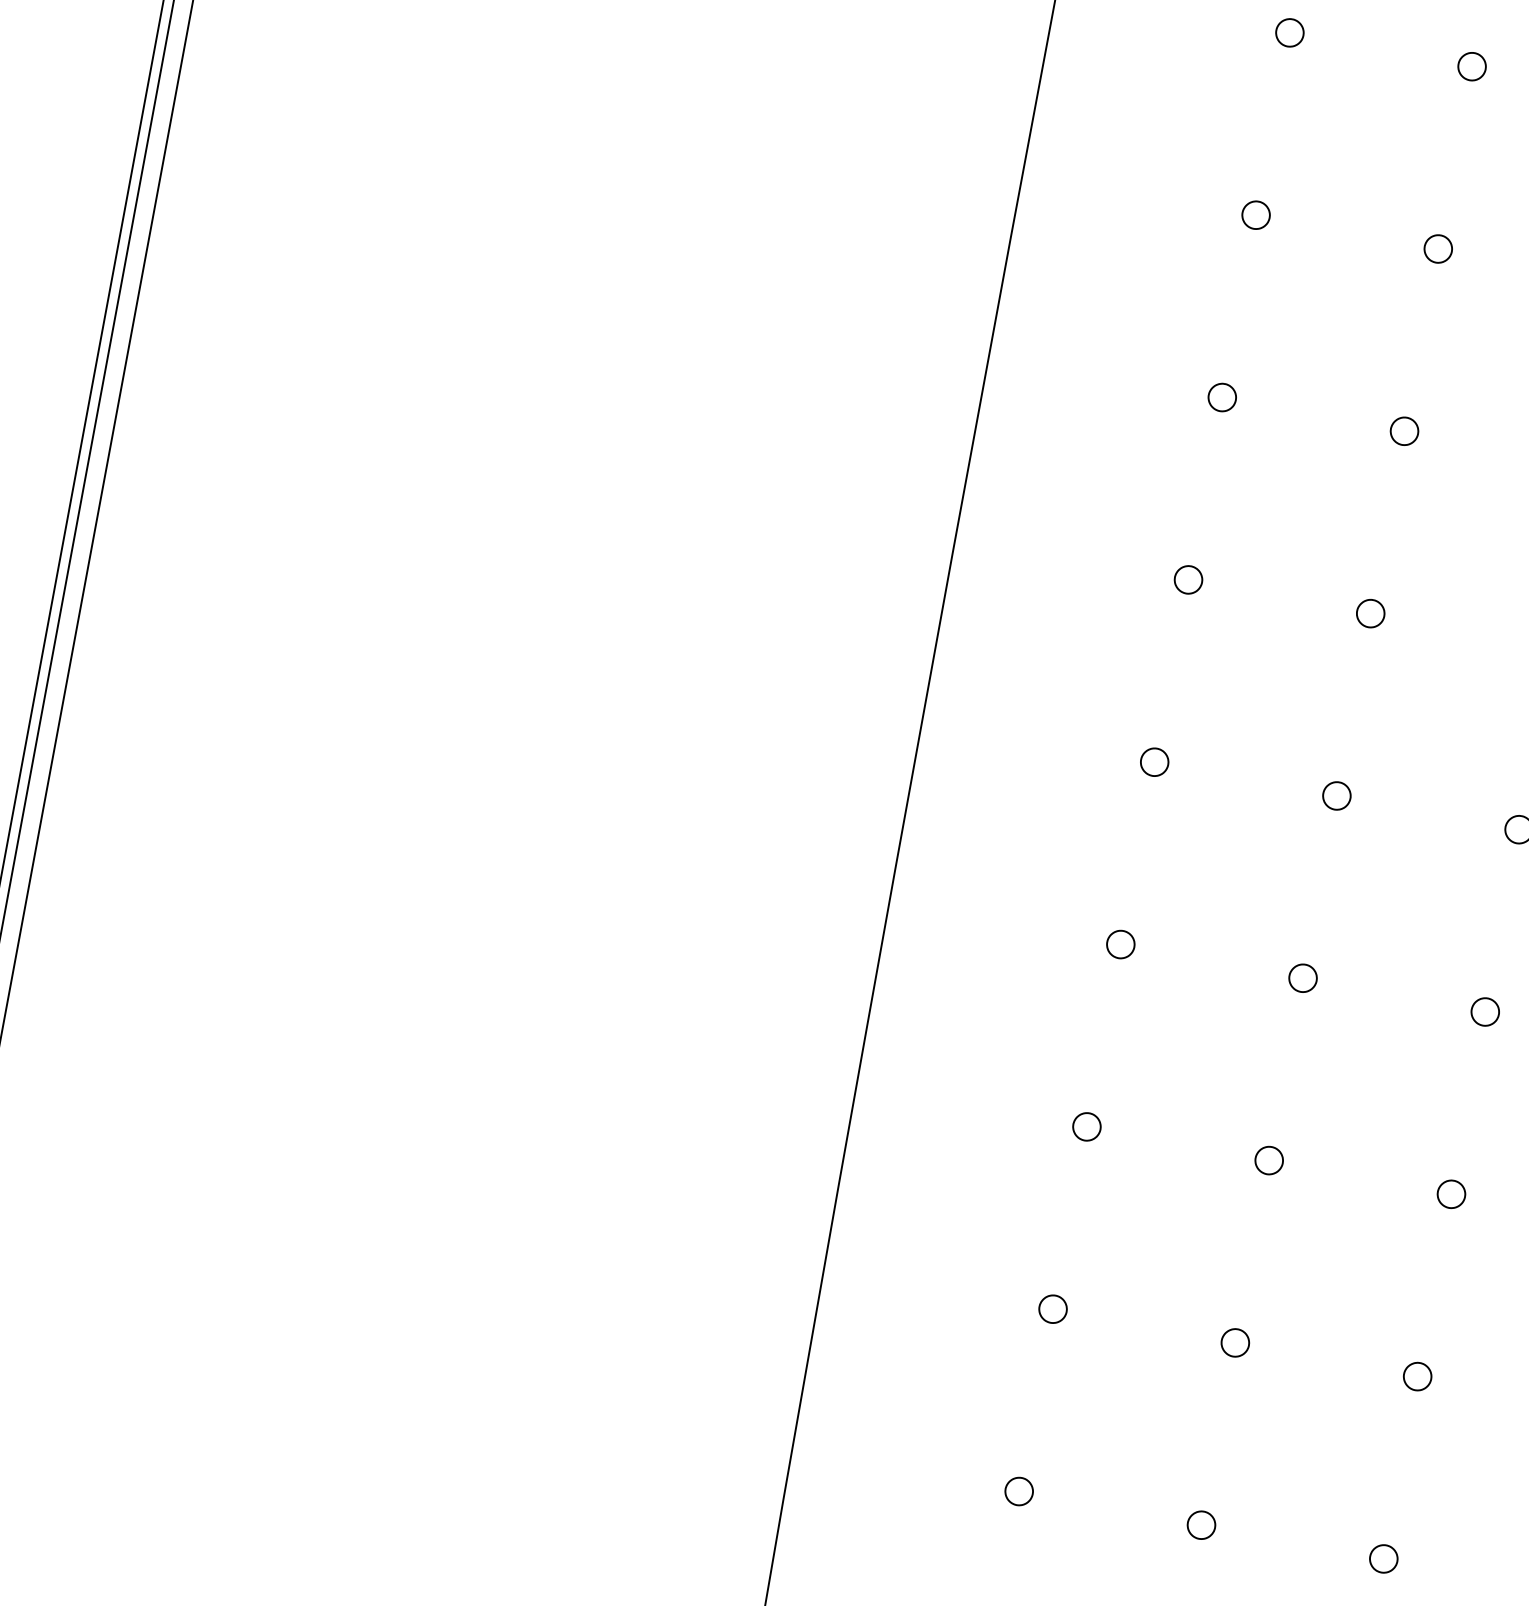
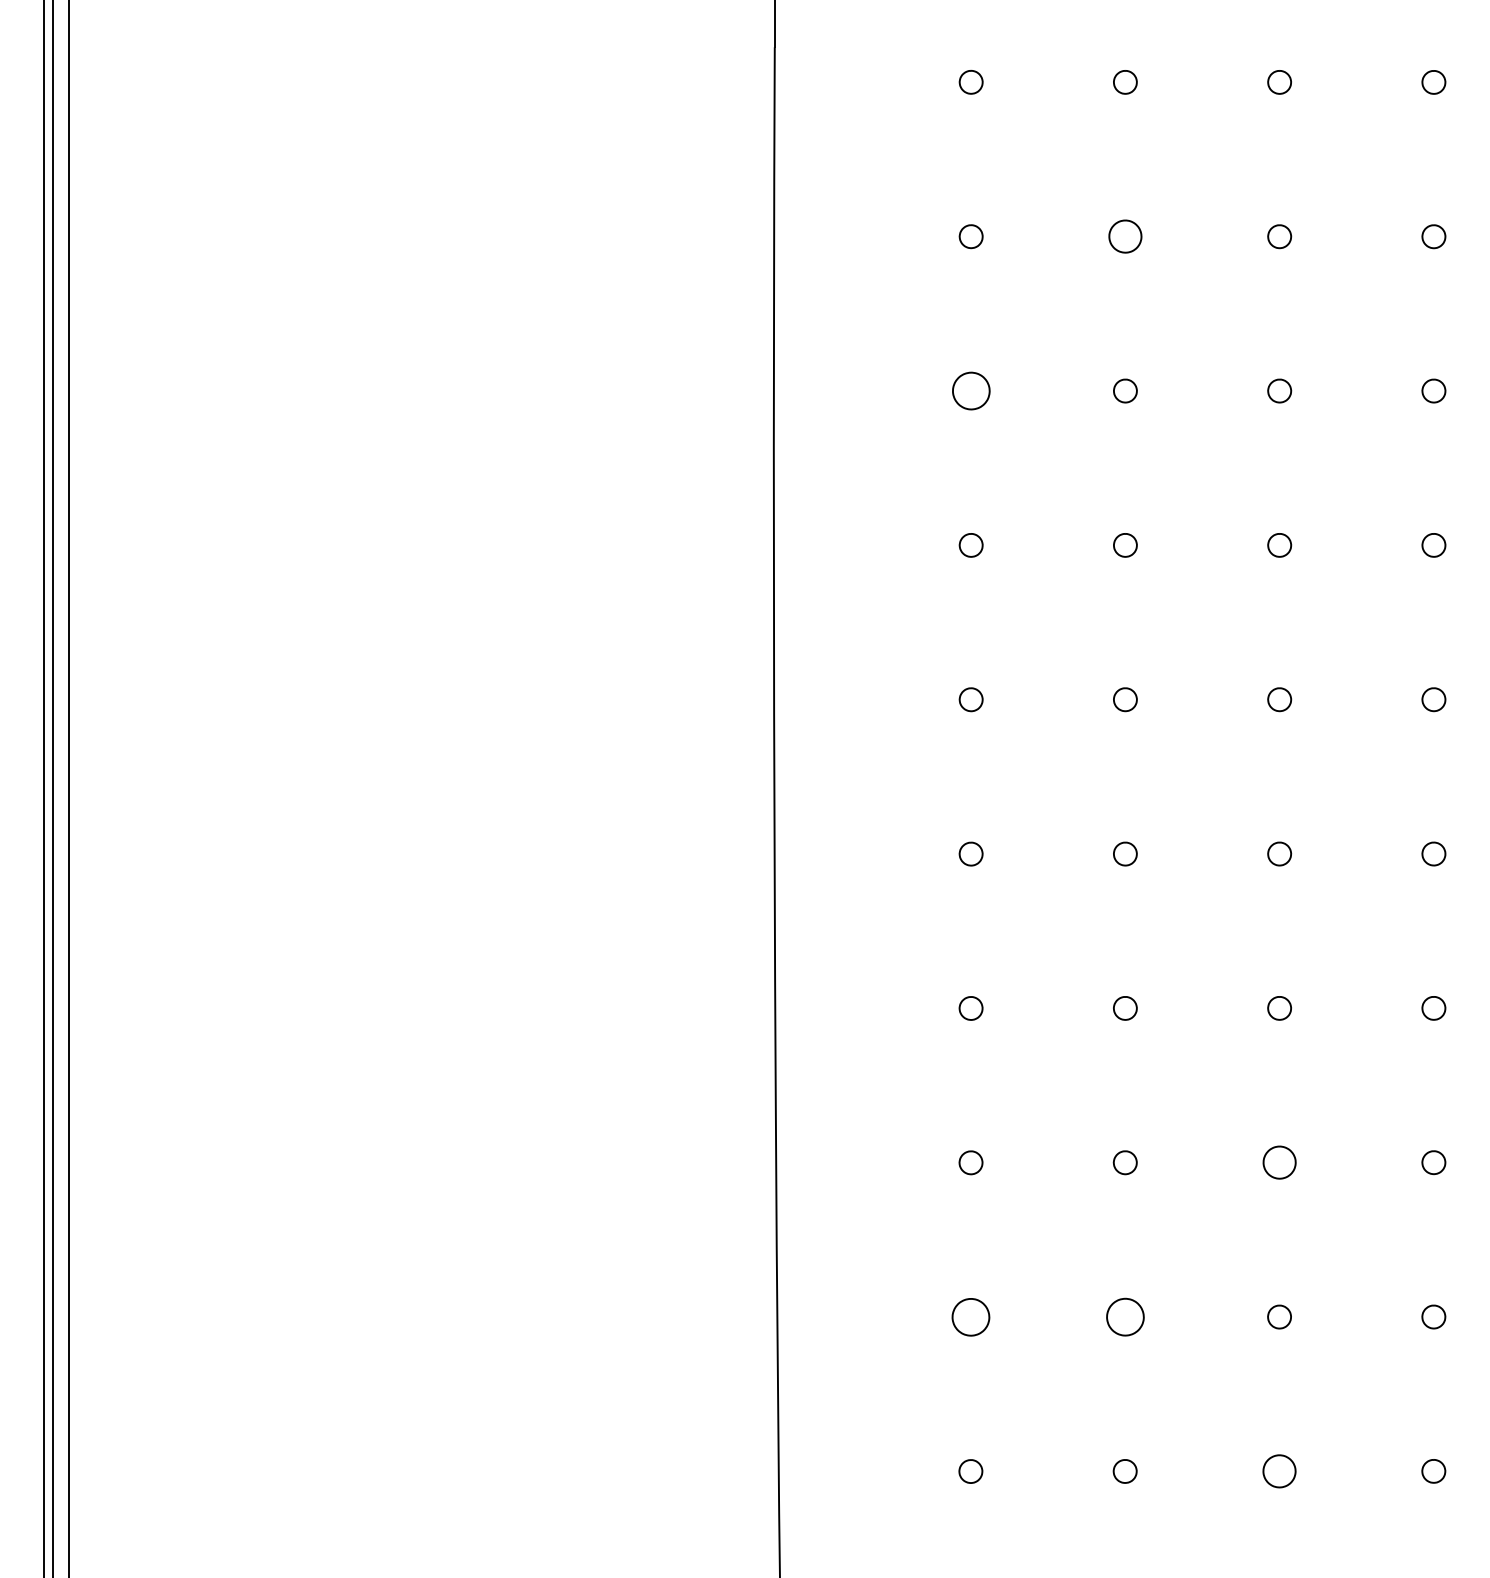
part: (1472, 66) -> (1125, 236), size x1.4
part: (1255, 214) -> (970, 390), size x1.6
part: (1451, 1194) -> (1279, 1162), size x1.4
part: (1052, 1308) -> (970, 1316), size x1.6
part: (1234, 1342) -> (1124, 1316), size x1.6
part: (1383, 1559) -> (1279, 1471), size x1.4

